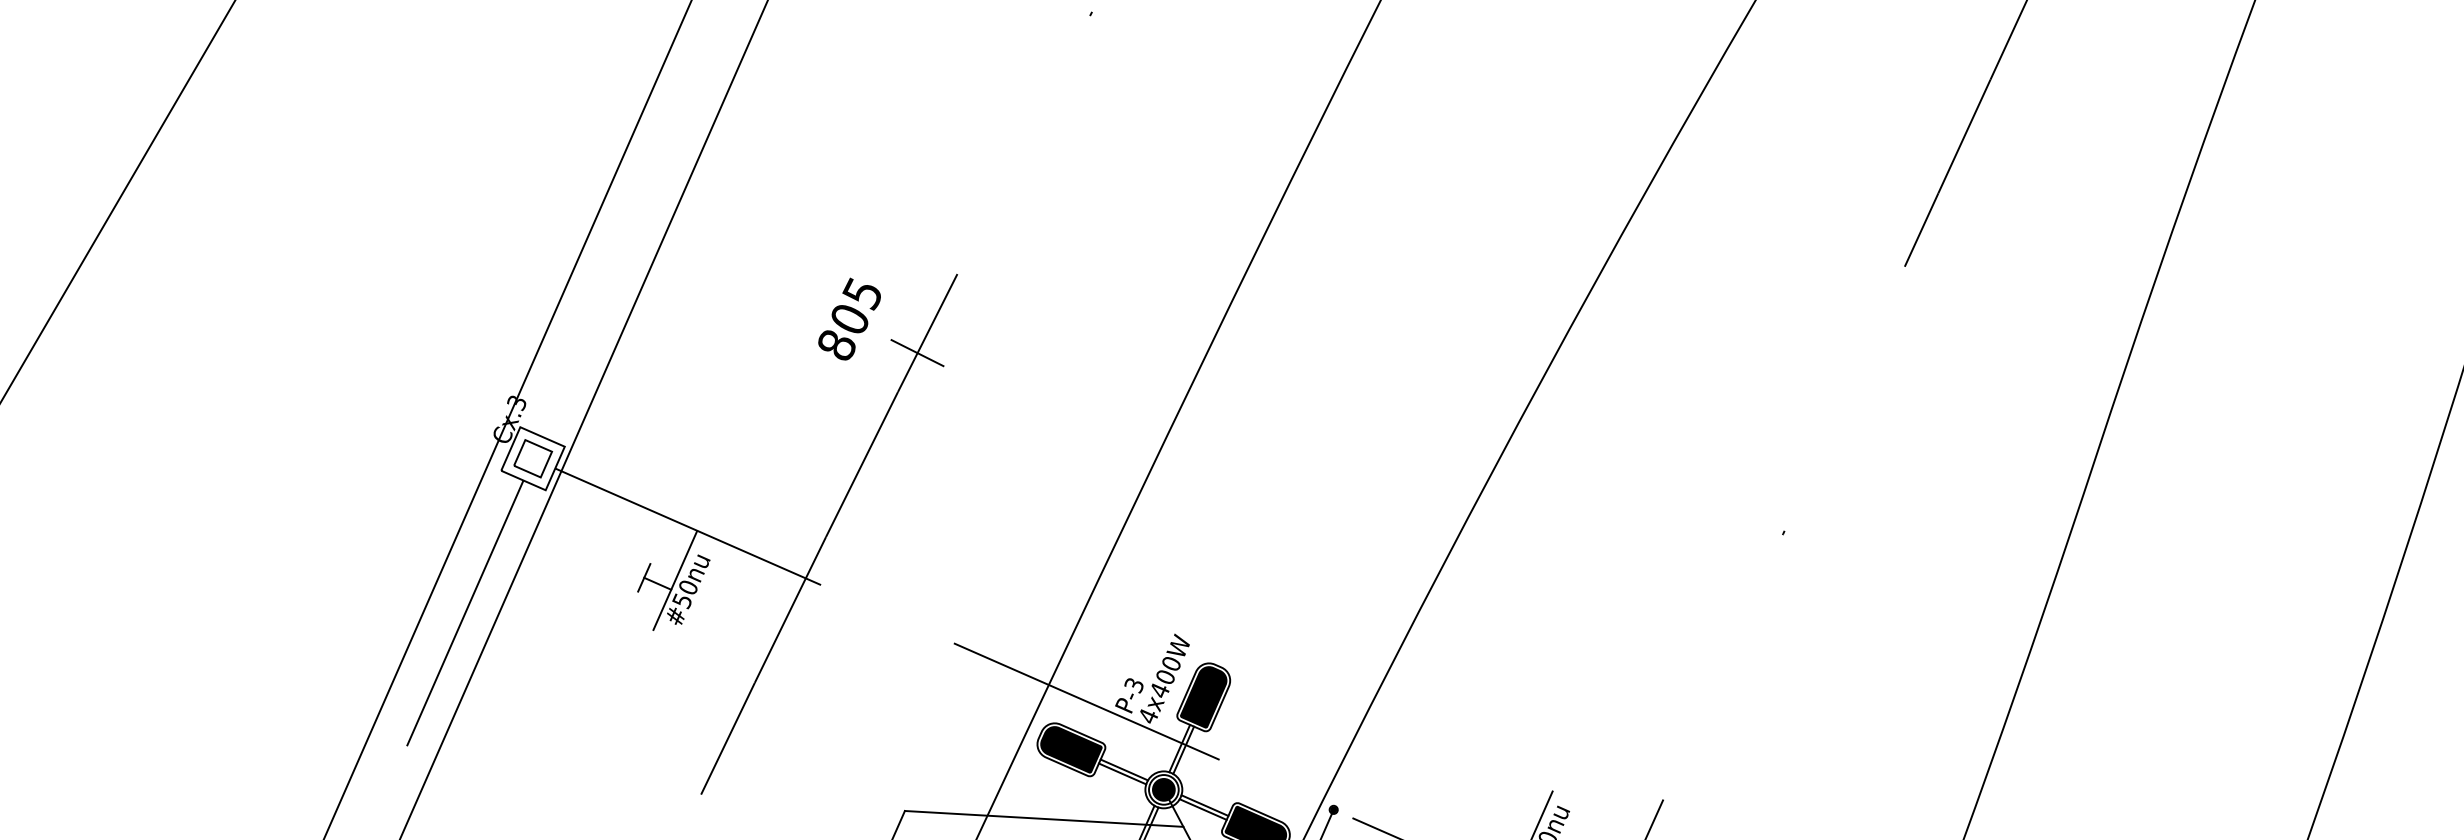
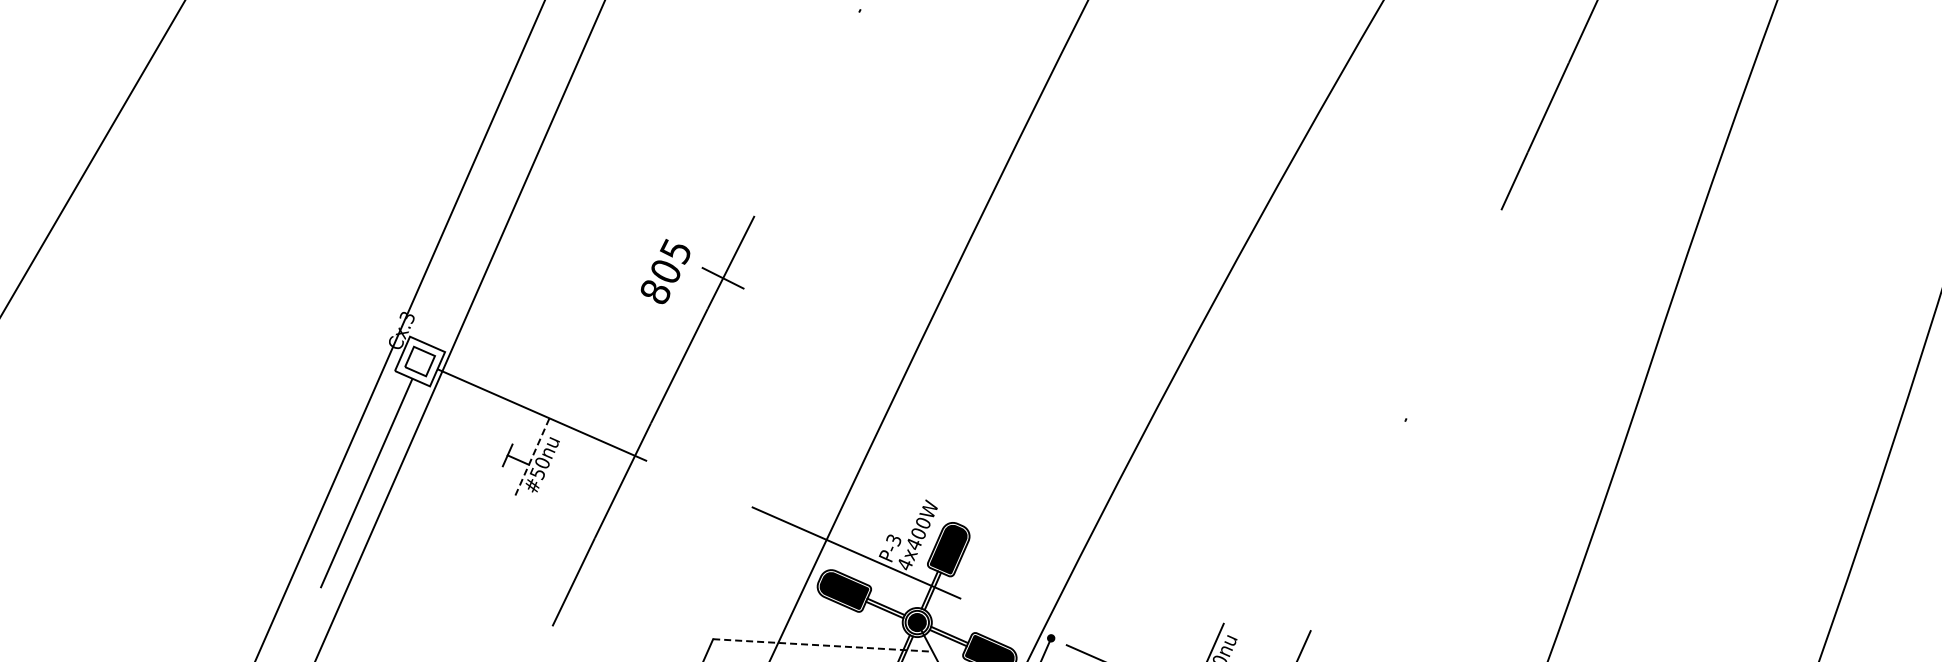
text: (849, 319) -> (665, 271), moved
line: (675, 580) -> (532, 457), solid -> dashed
line: (1043, 818) -> (822, 645), solid -> dashed

